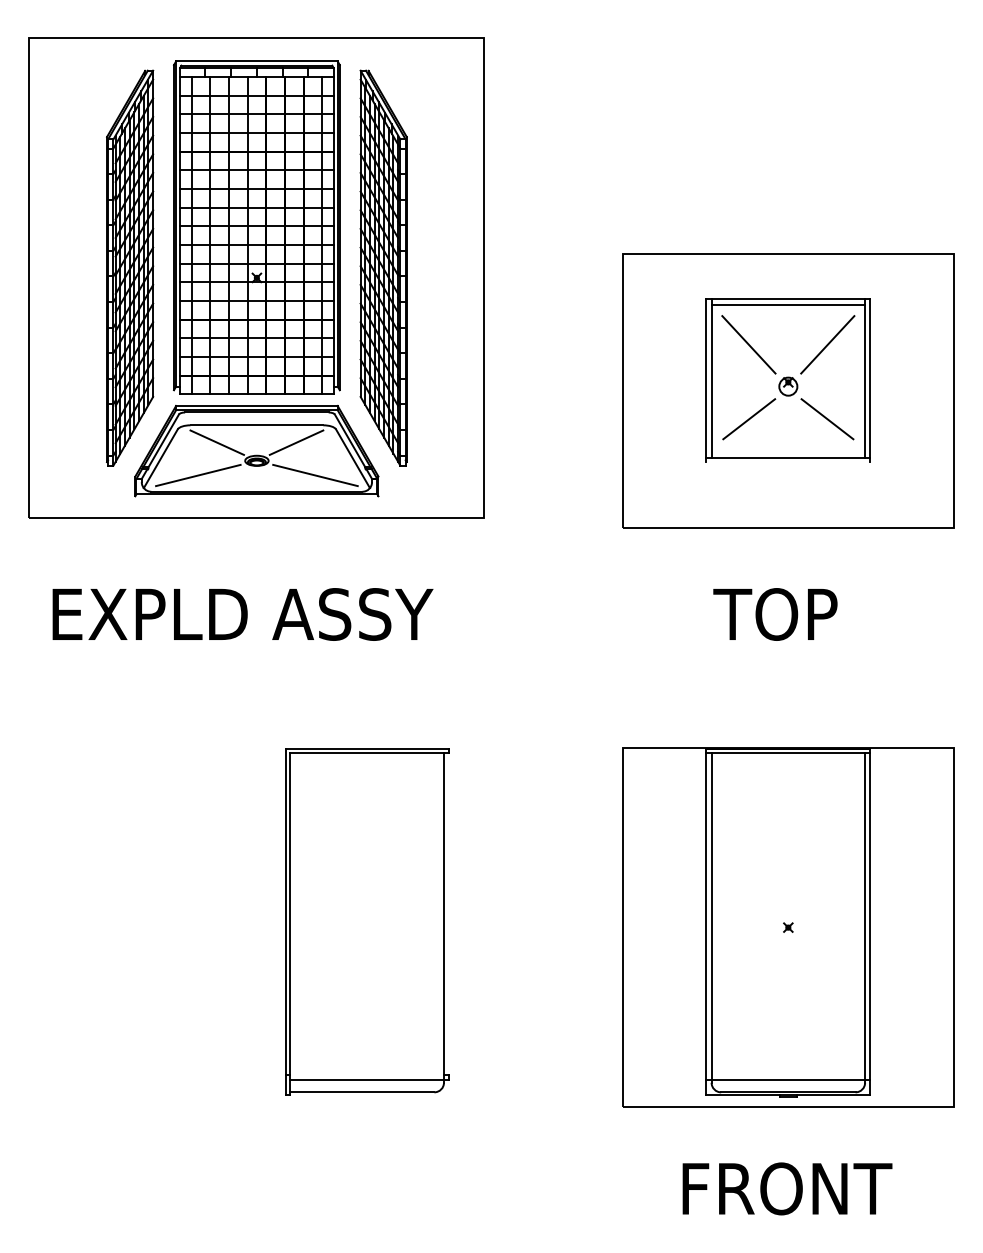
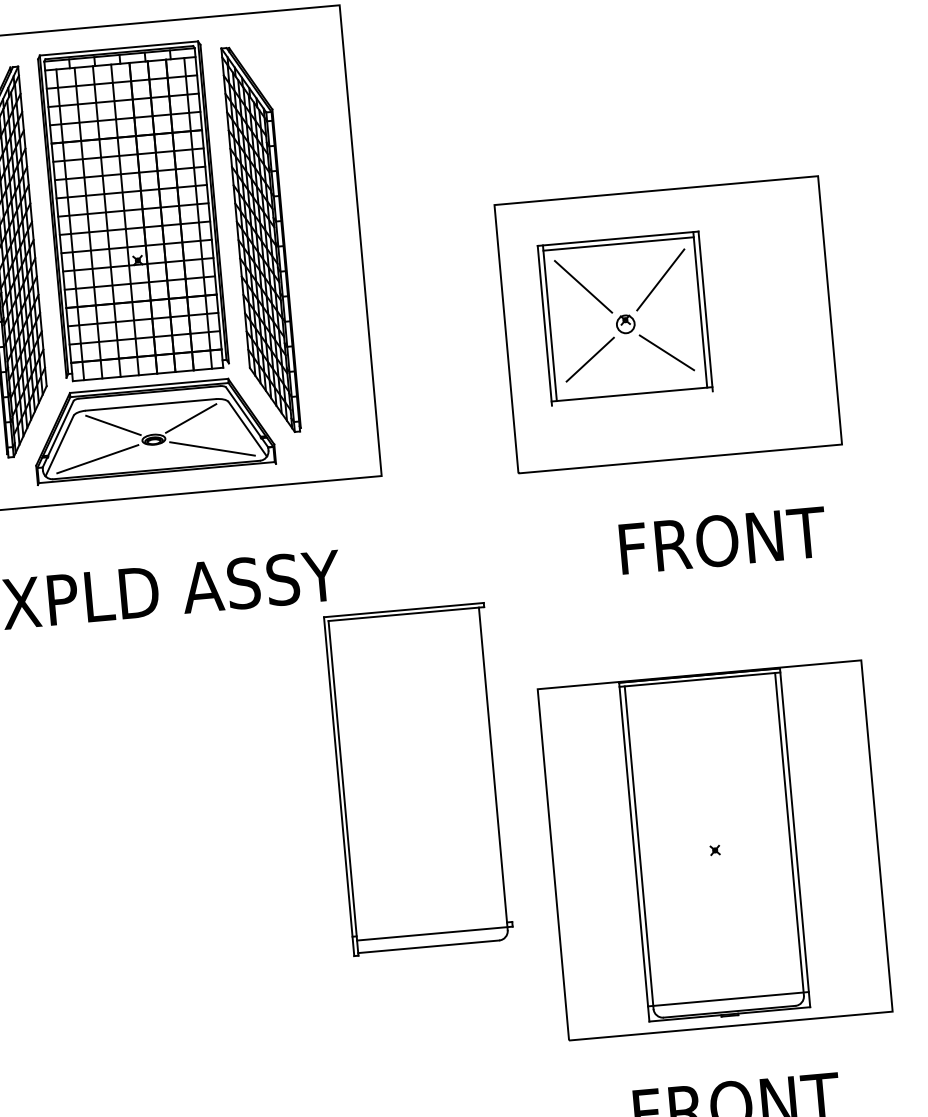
part: (787, 380) -> (624, 318), moved
text: (821, 614) -> (720, 540), TOP -> FRONT
part: (367, 921) -> (418, 779), moved

